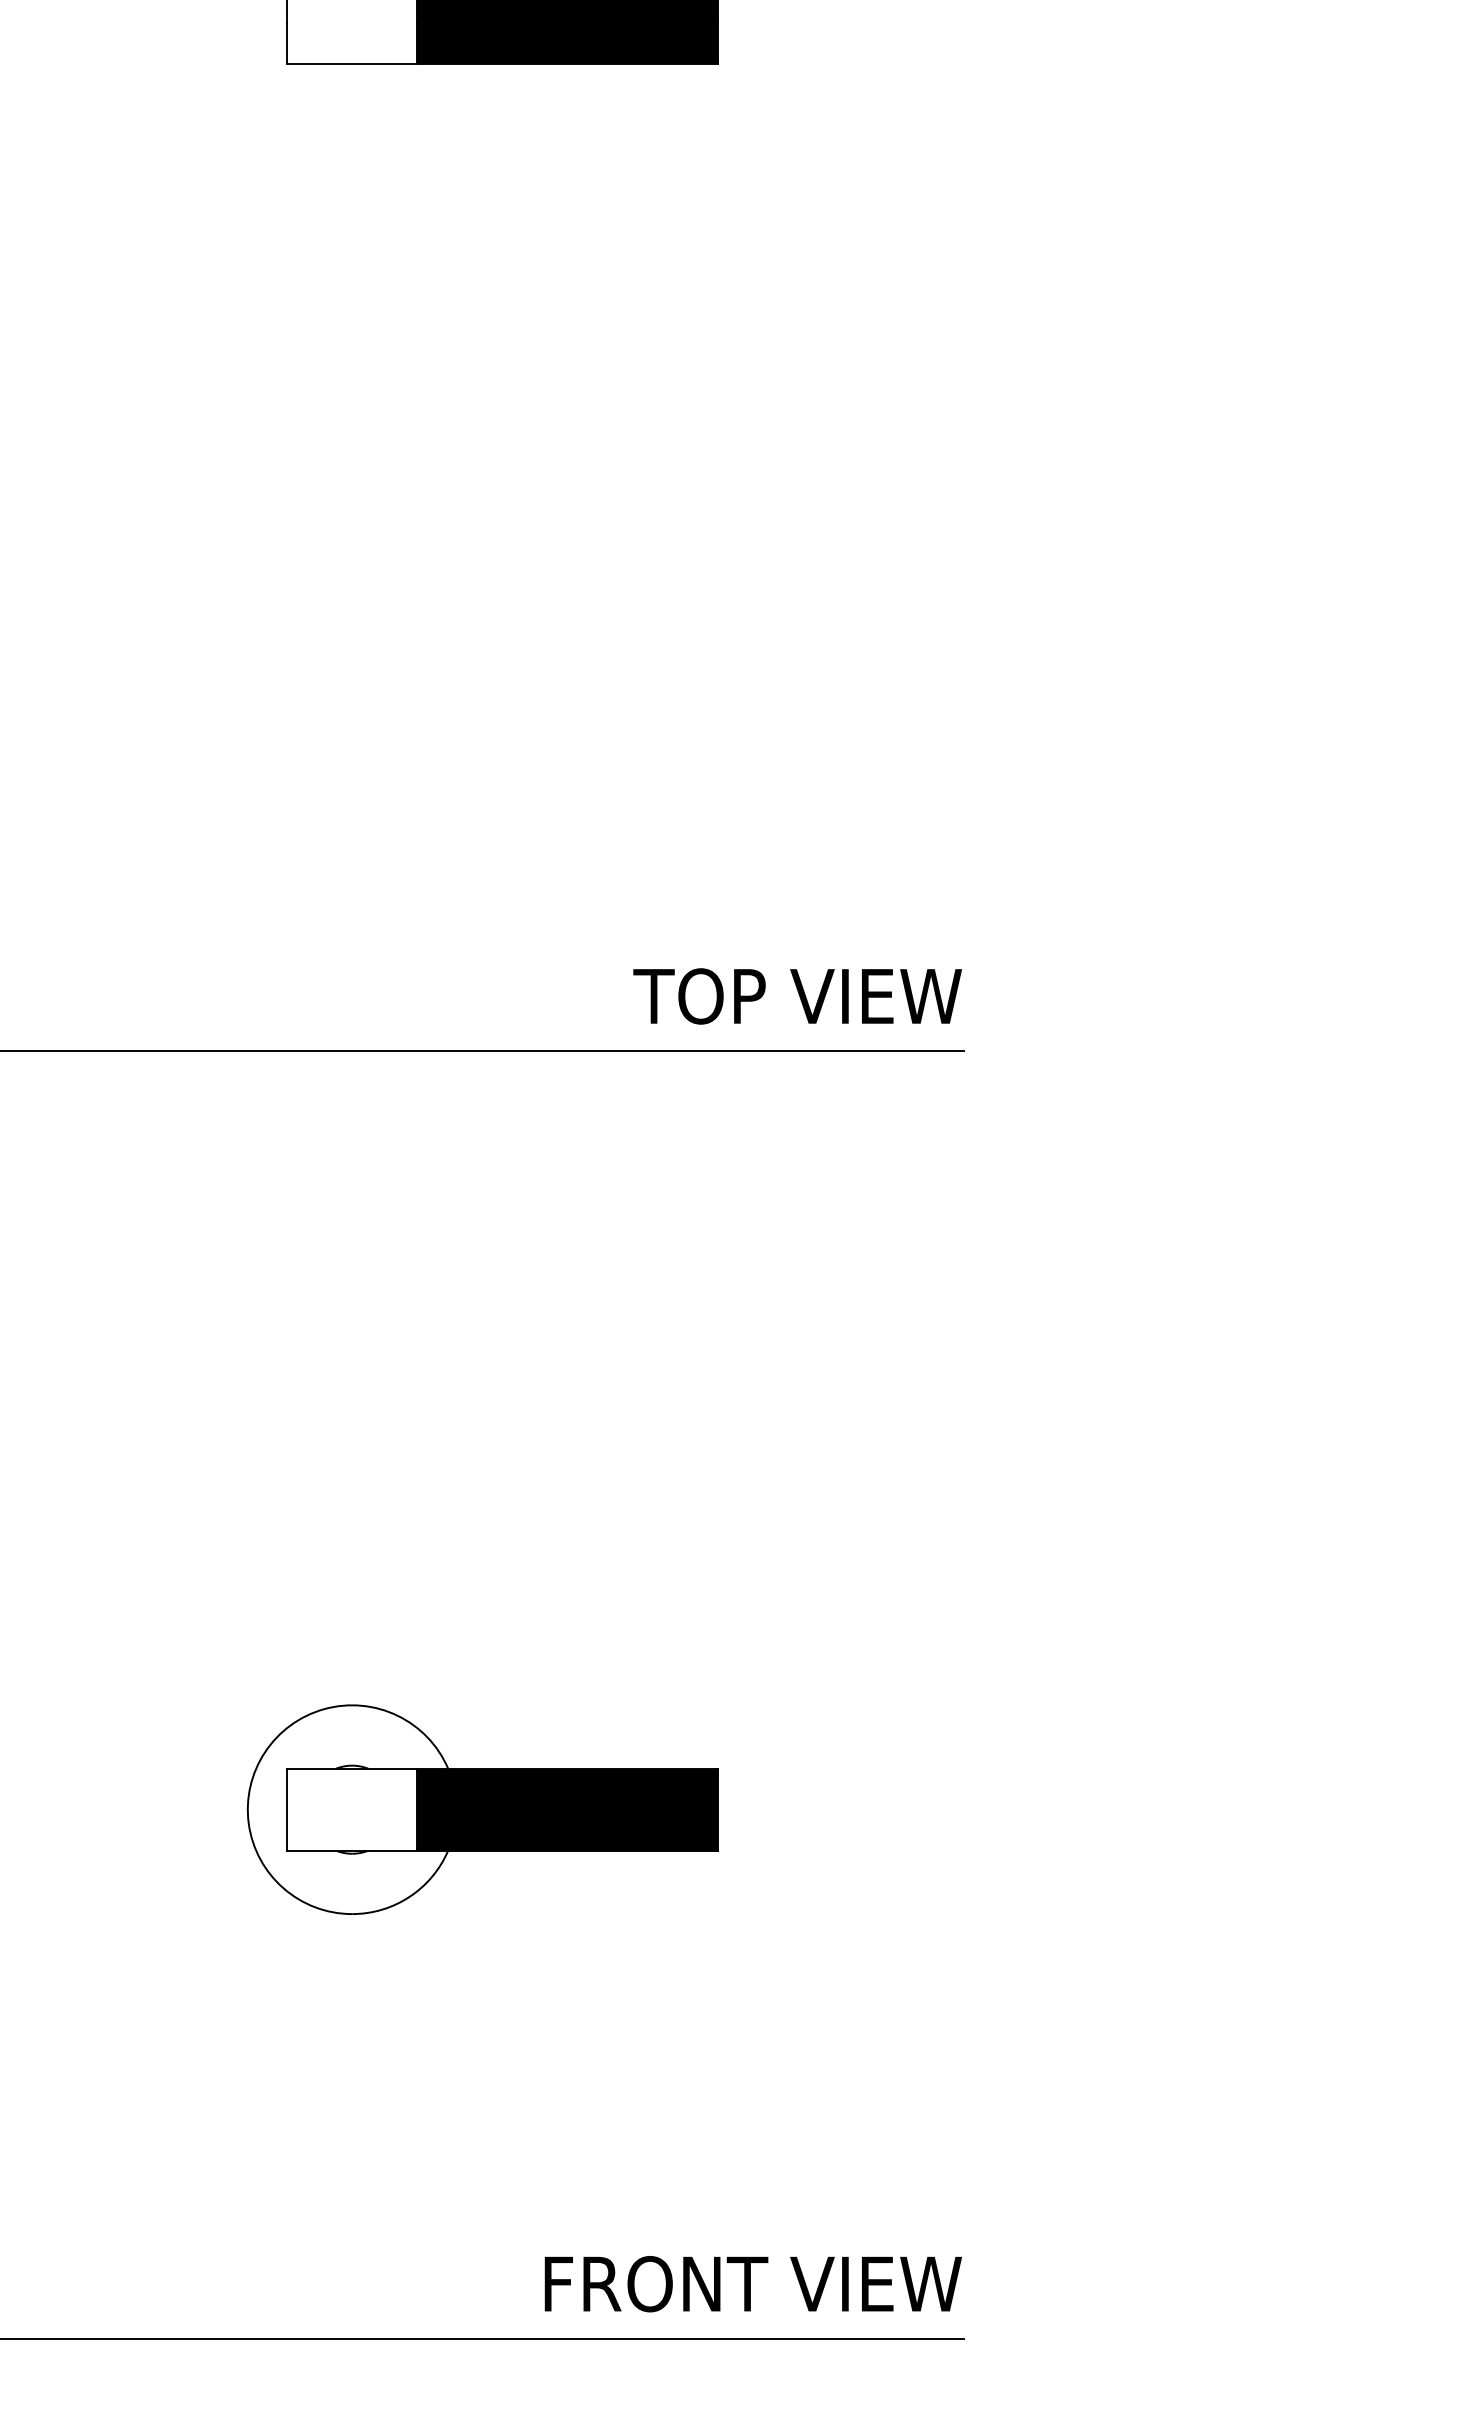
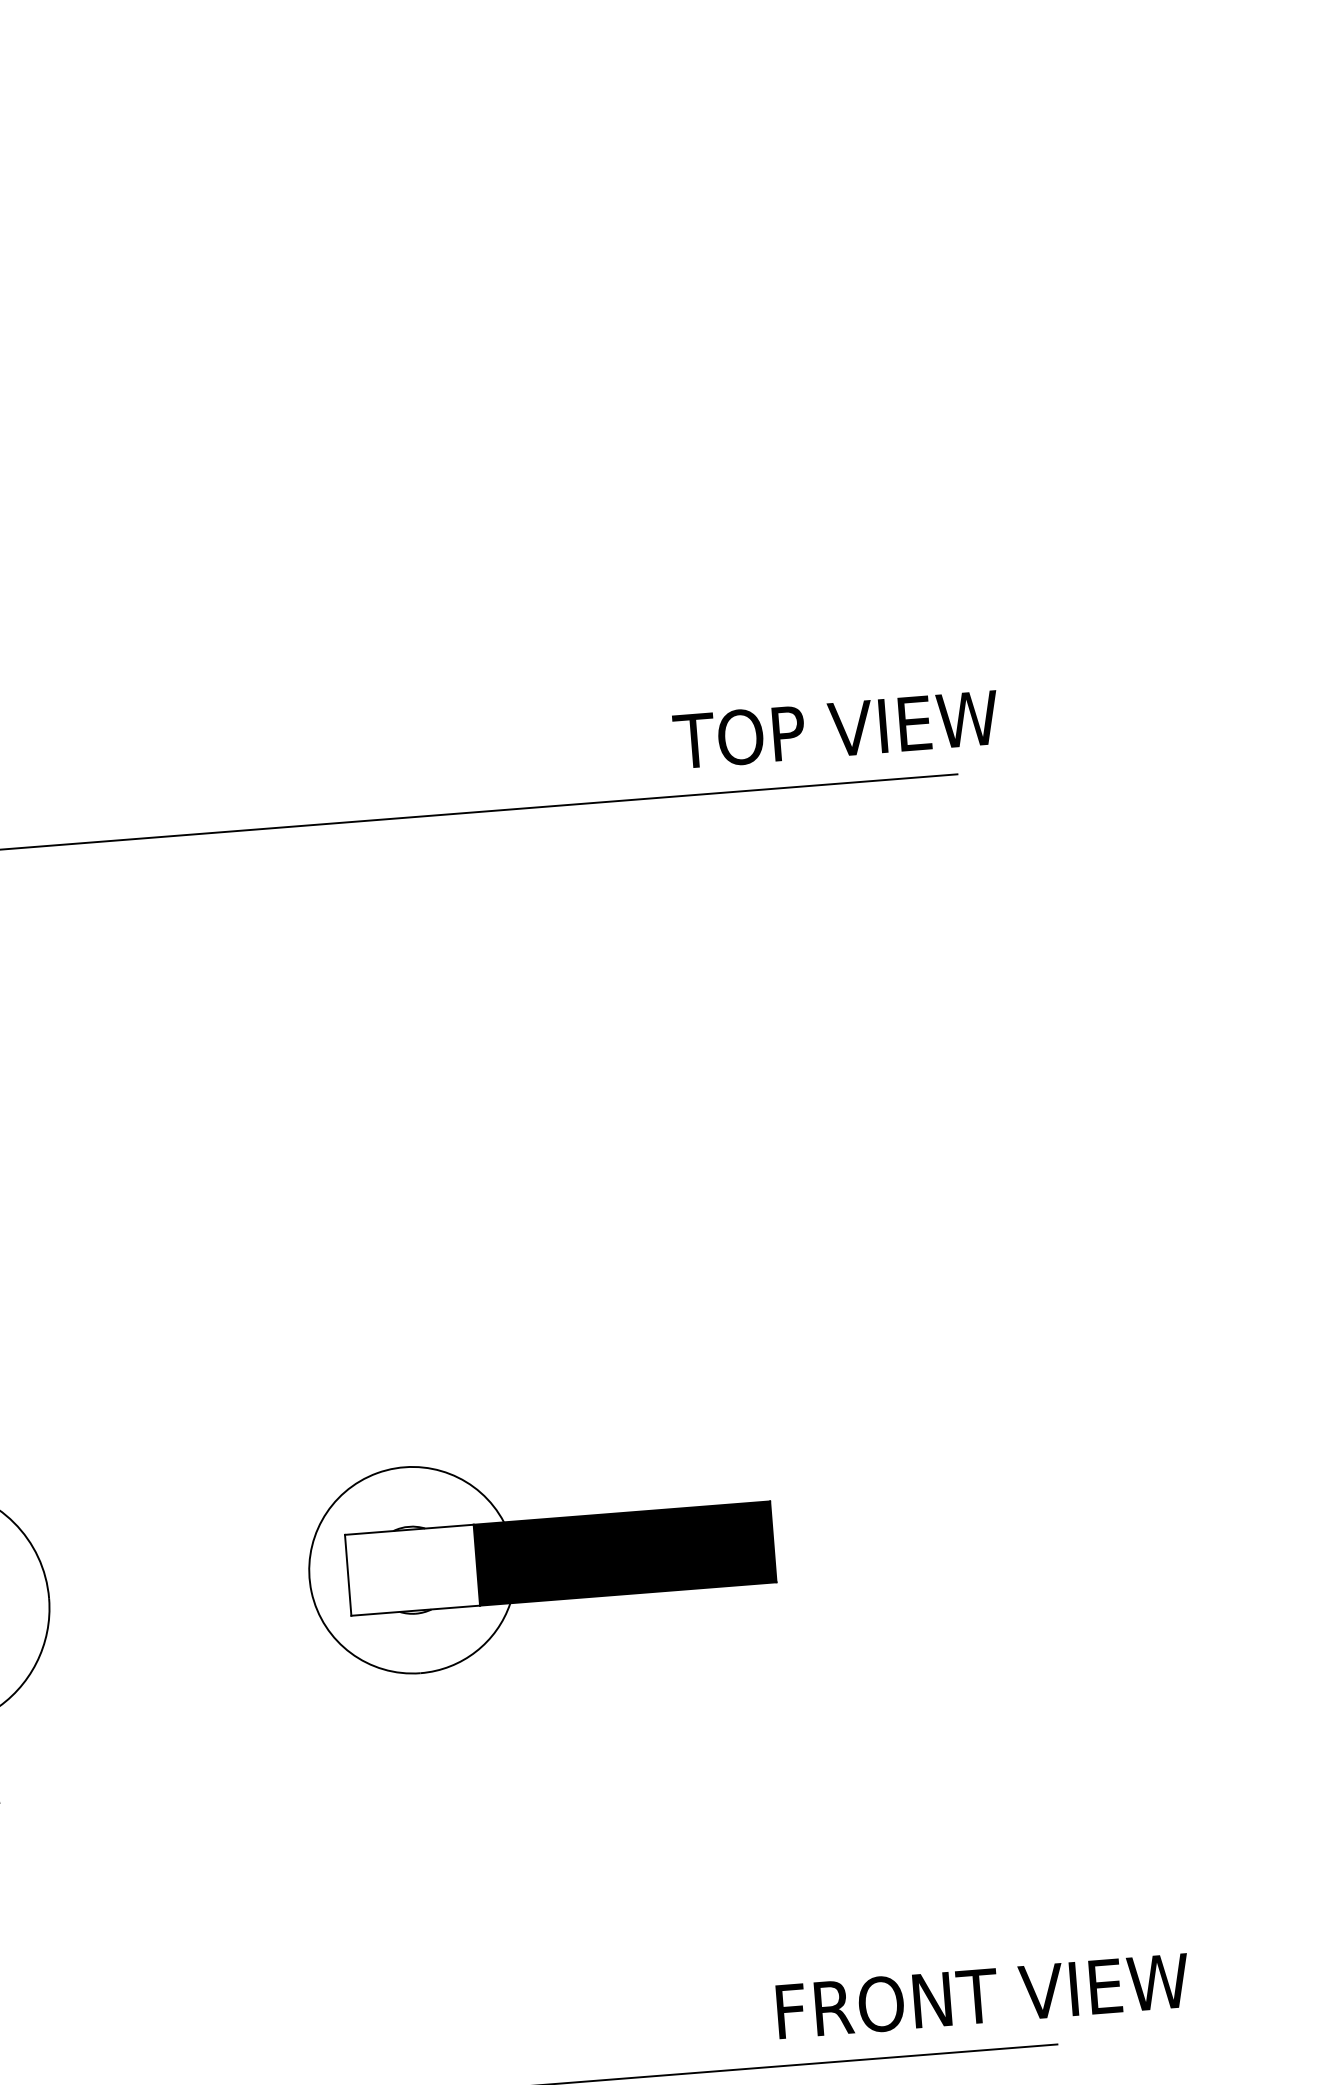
text: (797, 996) -> (835, 729), moved
text: (752, 2284) -> (982, 1996), moved

